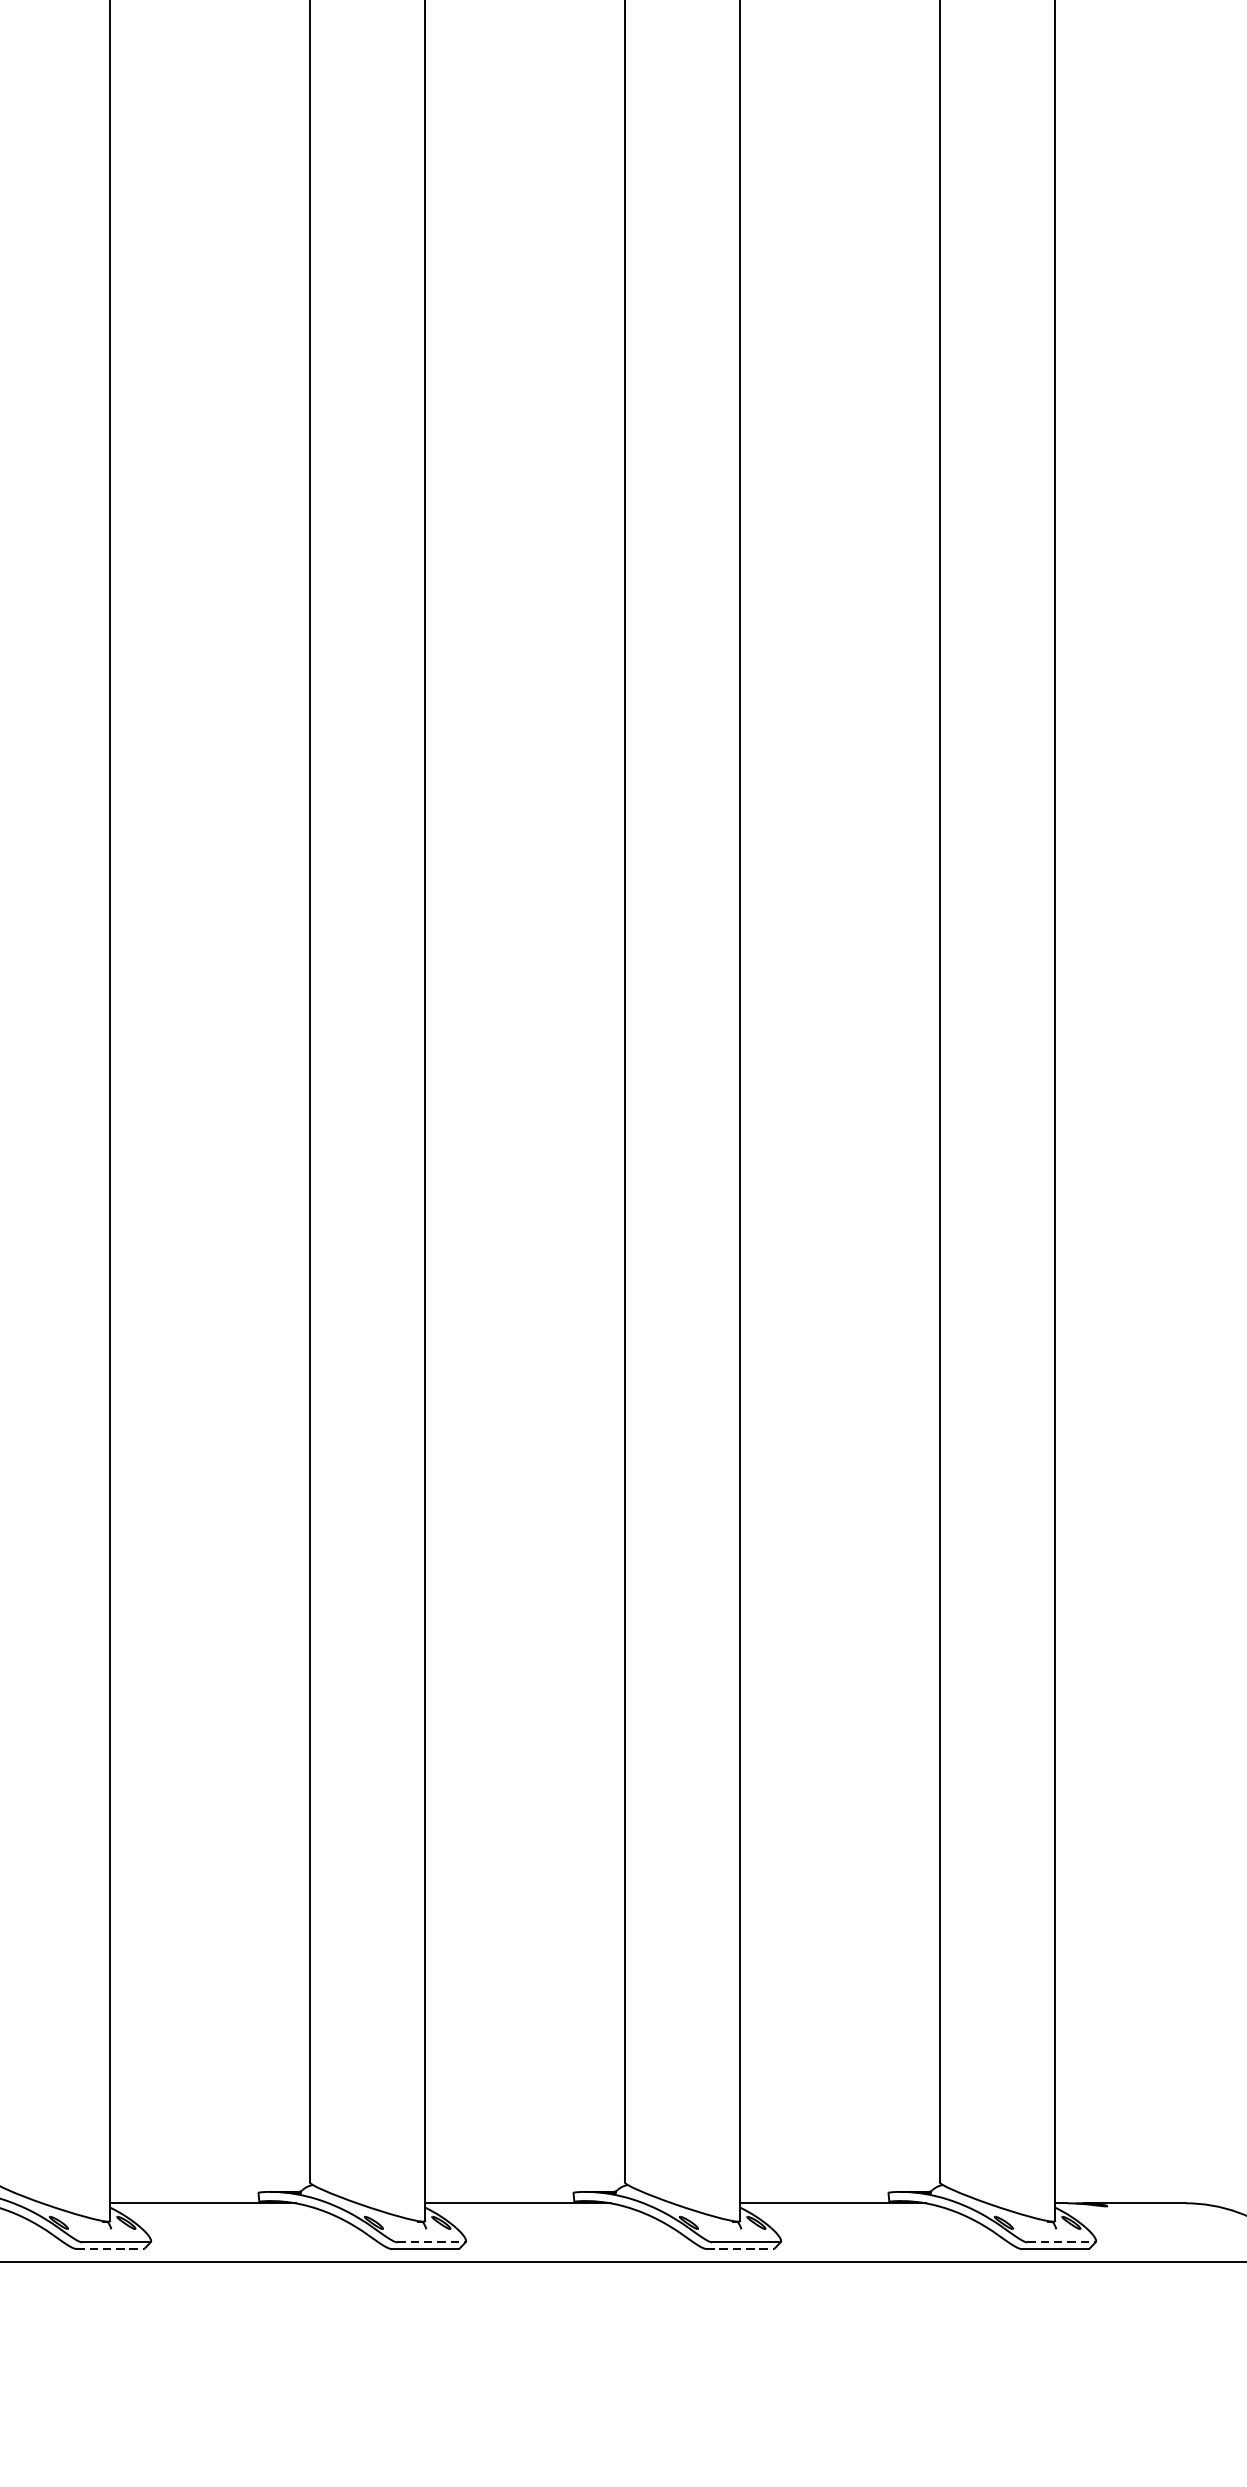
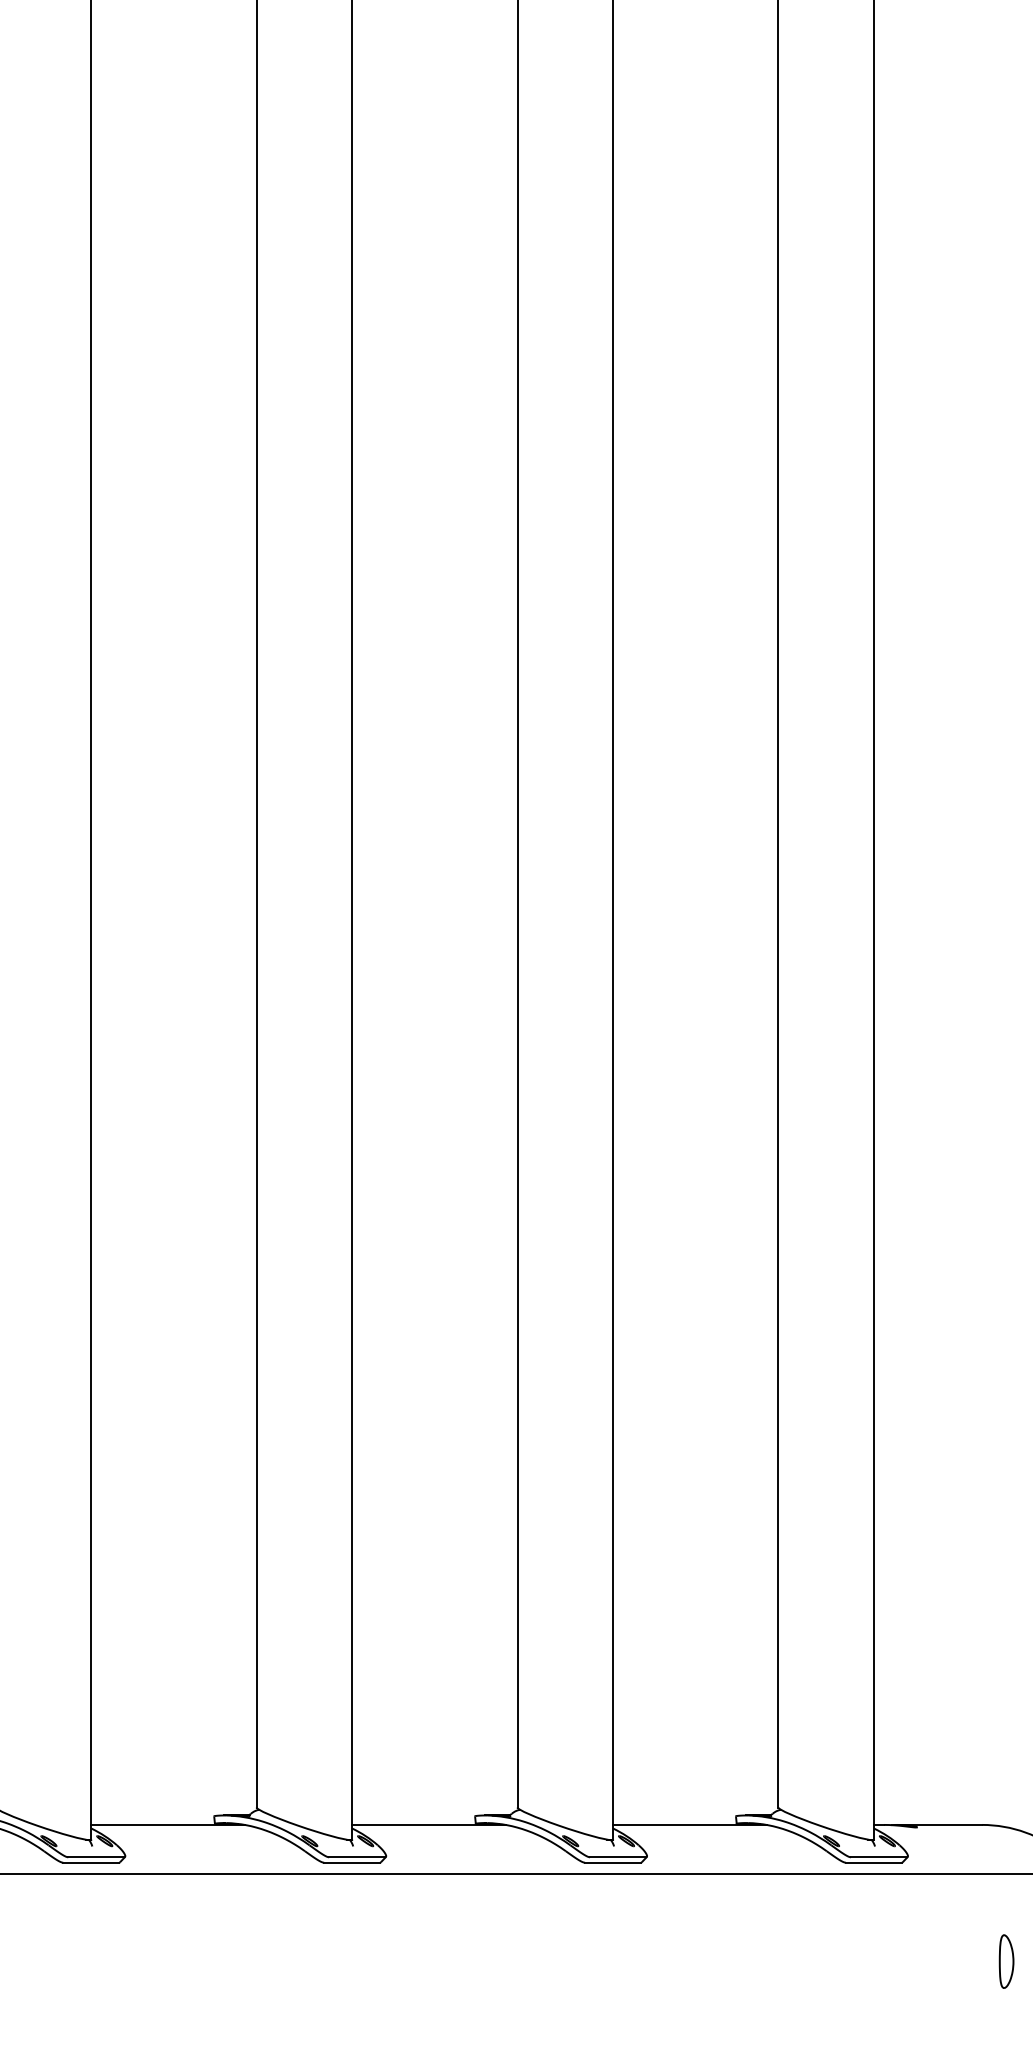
line: (431, 2242) -> (357, 1857), dashed -> solid
line: (1060, 2242) -> (878, 1857), dashed -> solid
line: (110, 2248) -> (91, 1862), dashed -> solid
line: (739, 2248) -> (612, 1862), dashed -> solid
part: (1215, 2368) -> (1006, 1961), added

